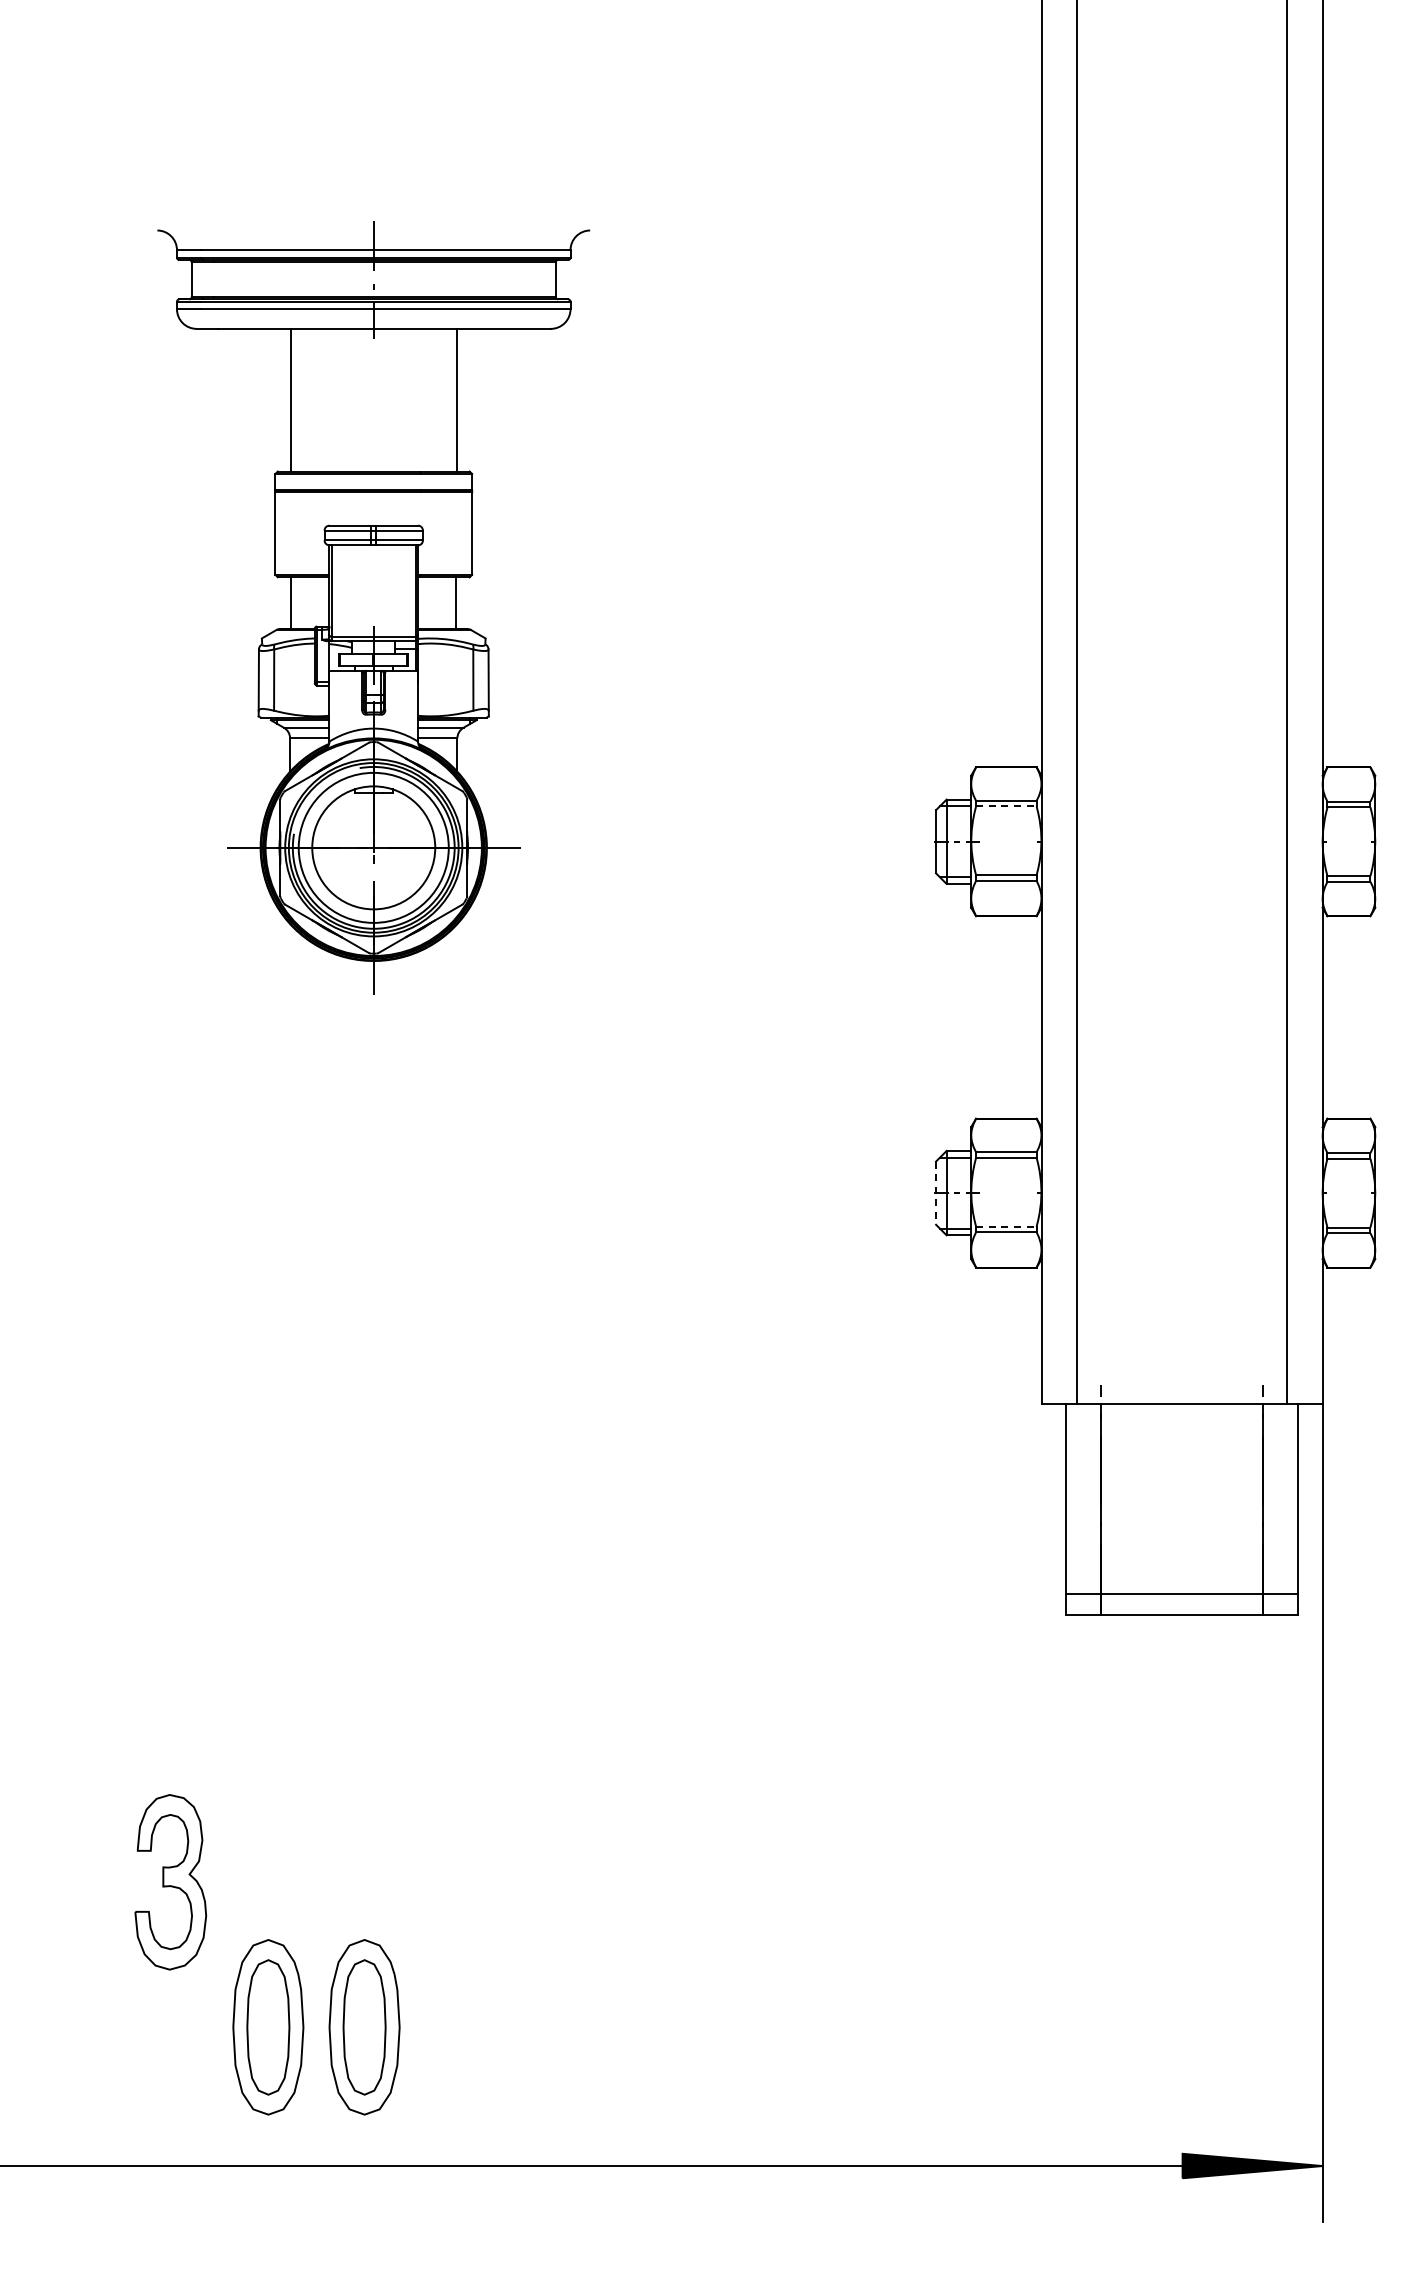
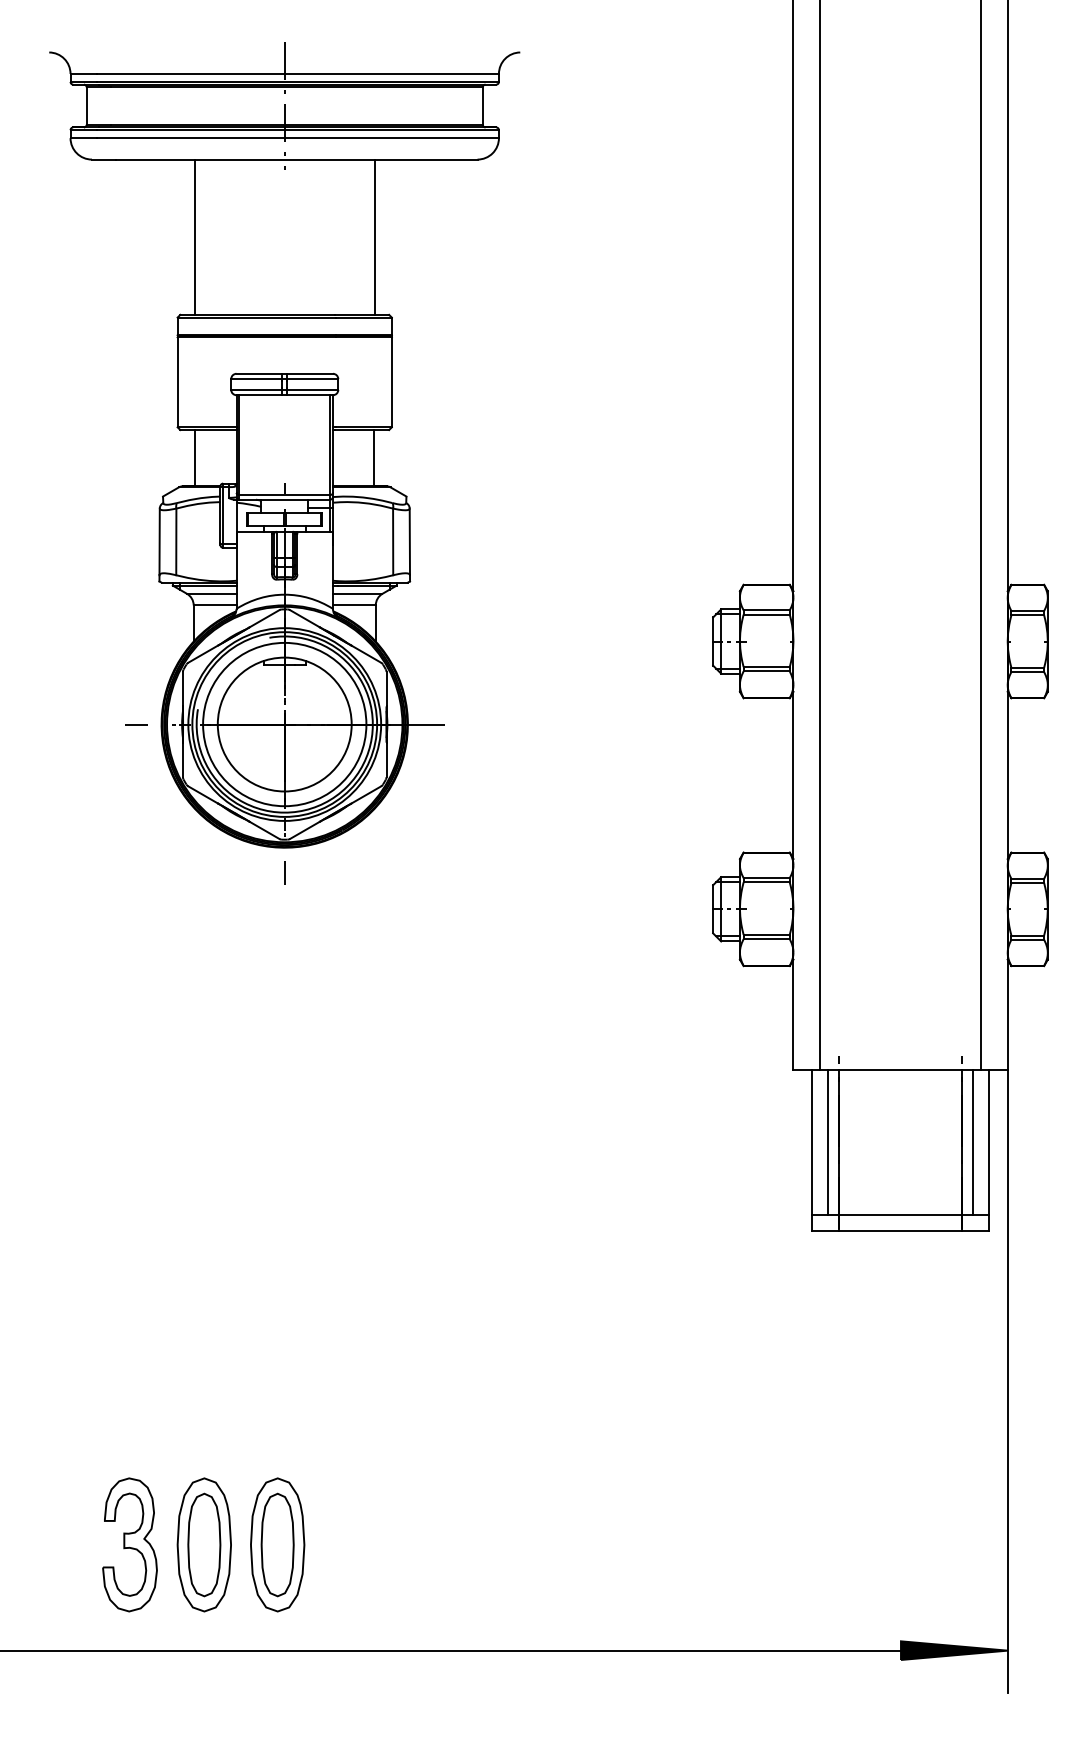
part: (373, 607) -> (284, 463), size x1.43
line: (1006, 806) -> (766, 614), dashed -> solid
line: (936, 1193) -> (713, 909), dashed -> solid
line: (1006, 1226) -> (766, 934), dashed -> solid
line: (1087, 1498) -> (828, 1141), added
line: (1276, 1498) -> (972, 1141), added
part: (170, 1882) -> (129, 1545), moved

